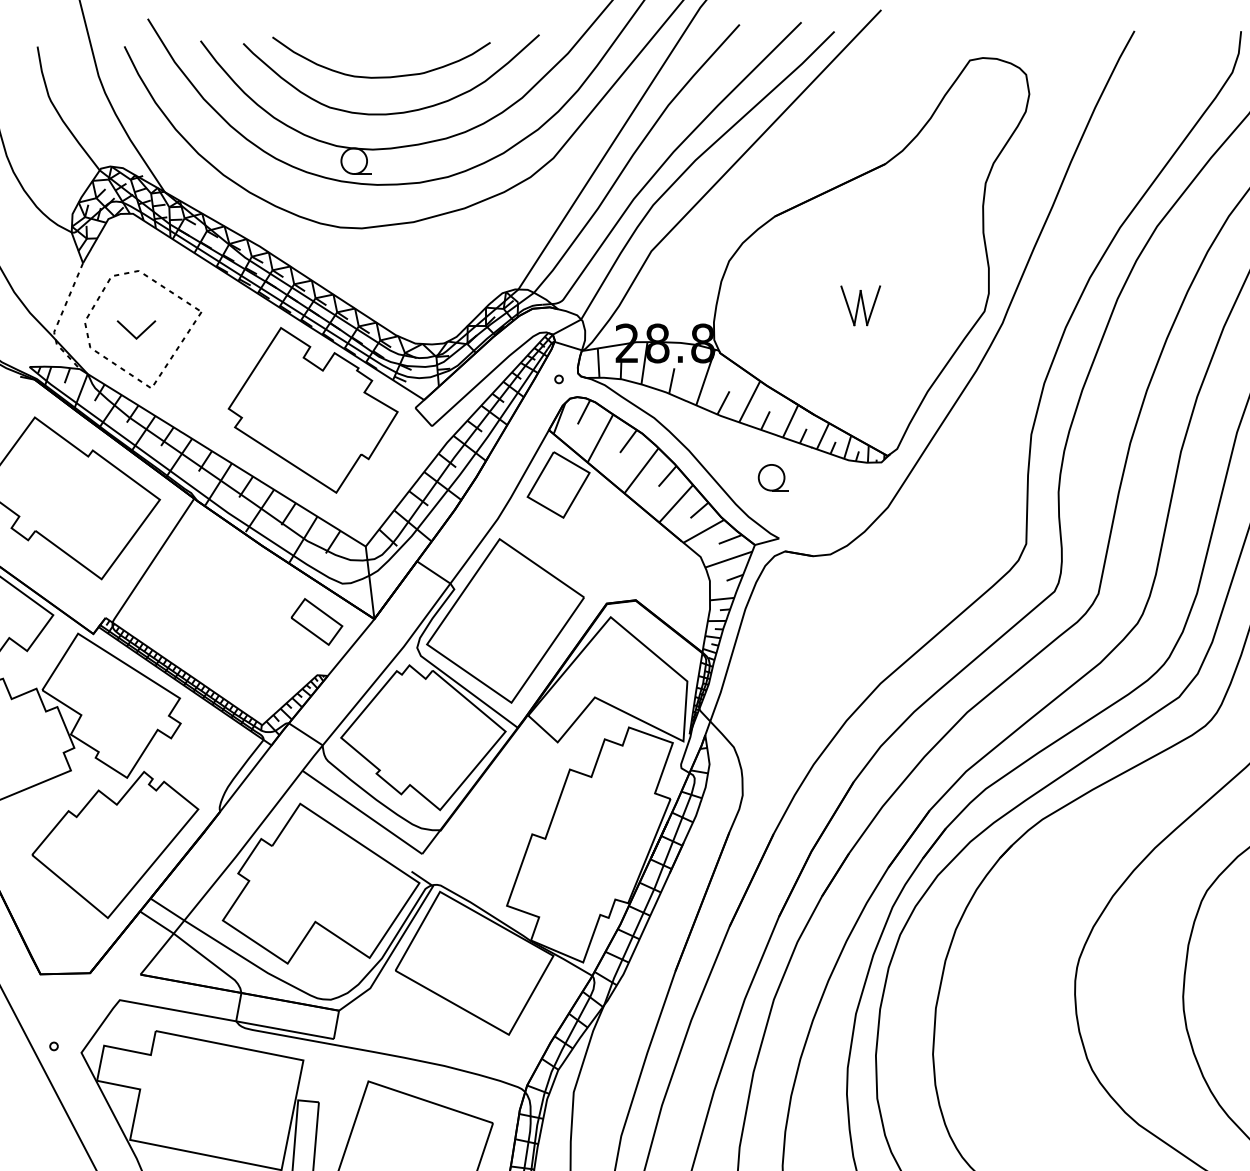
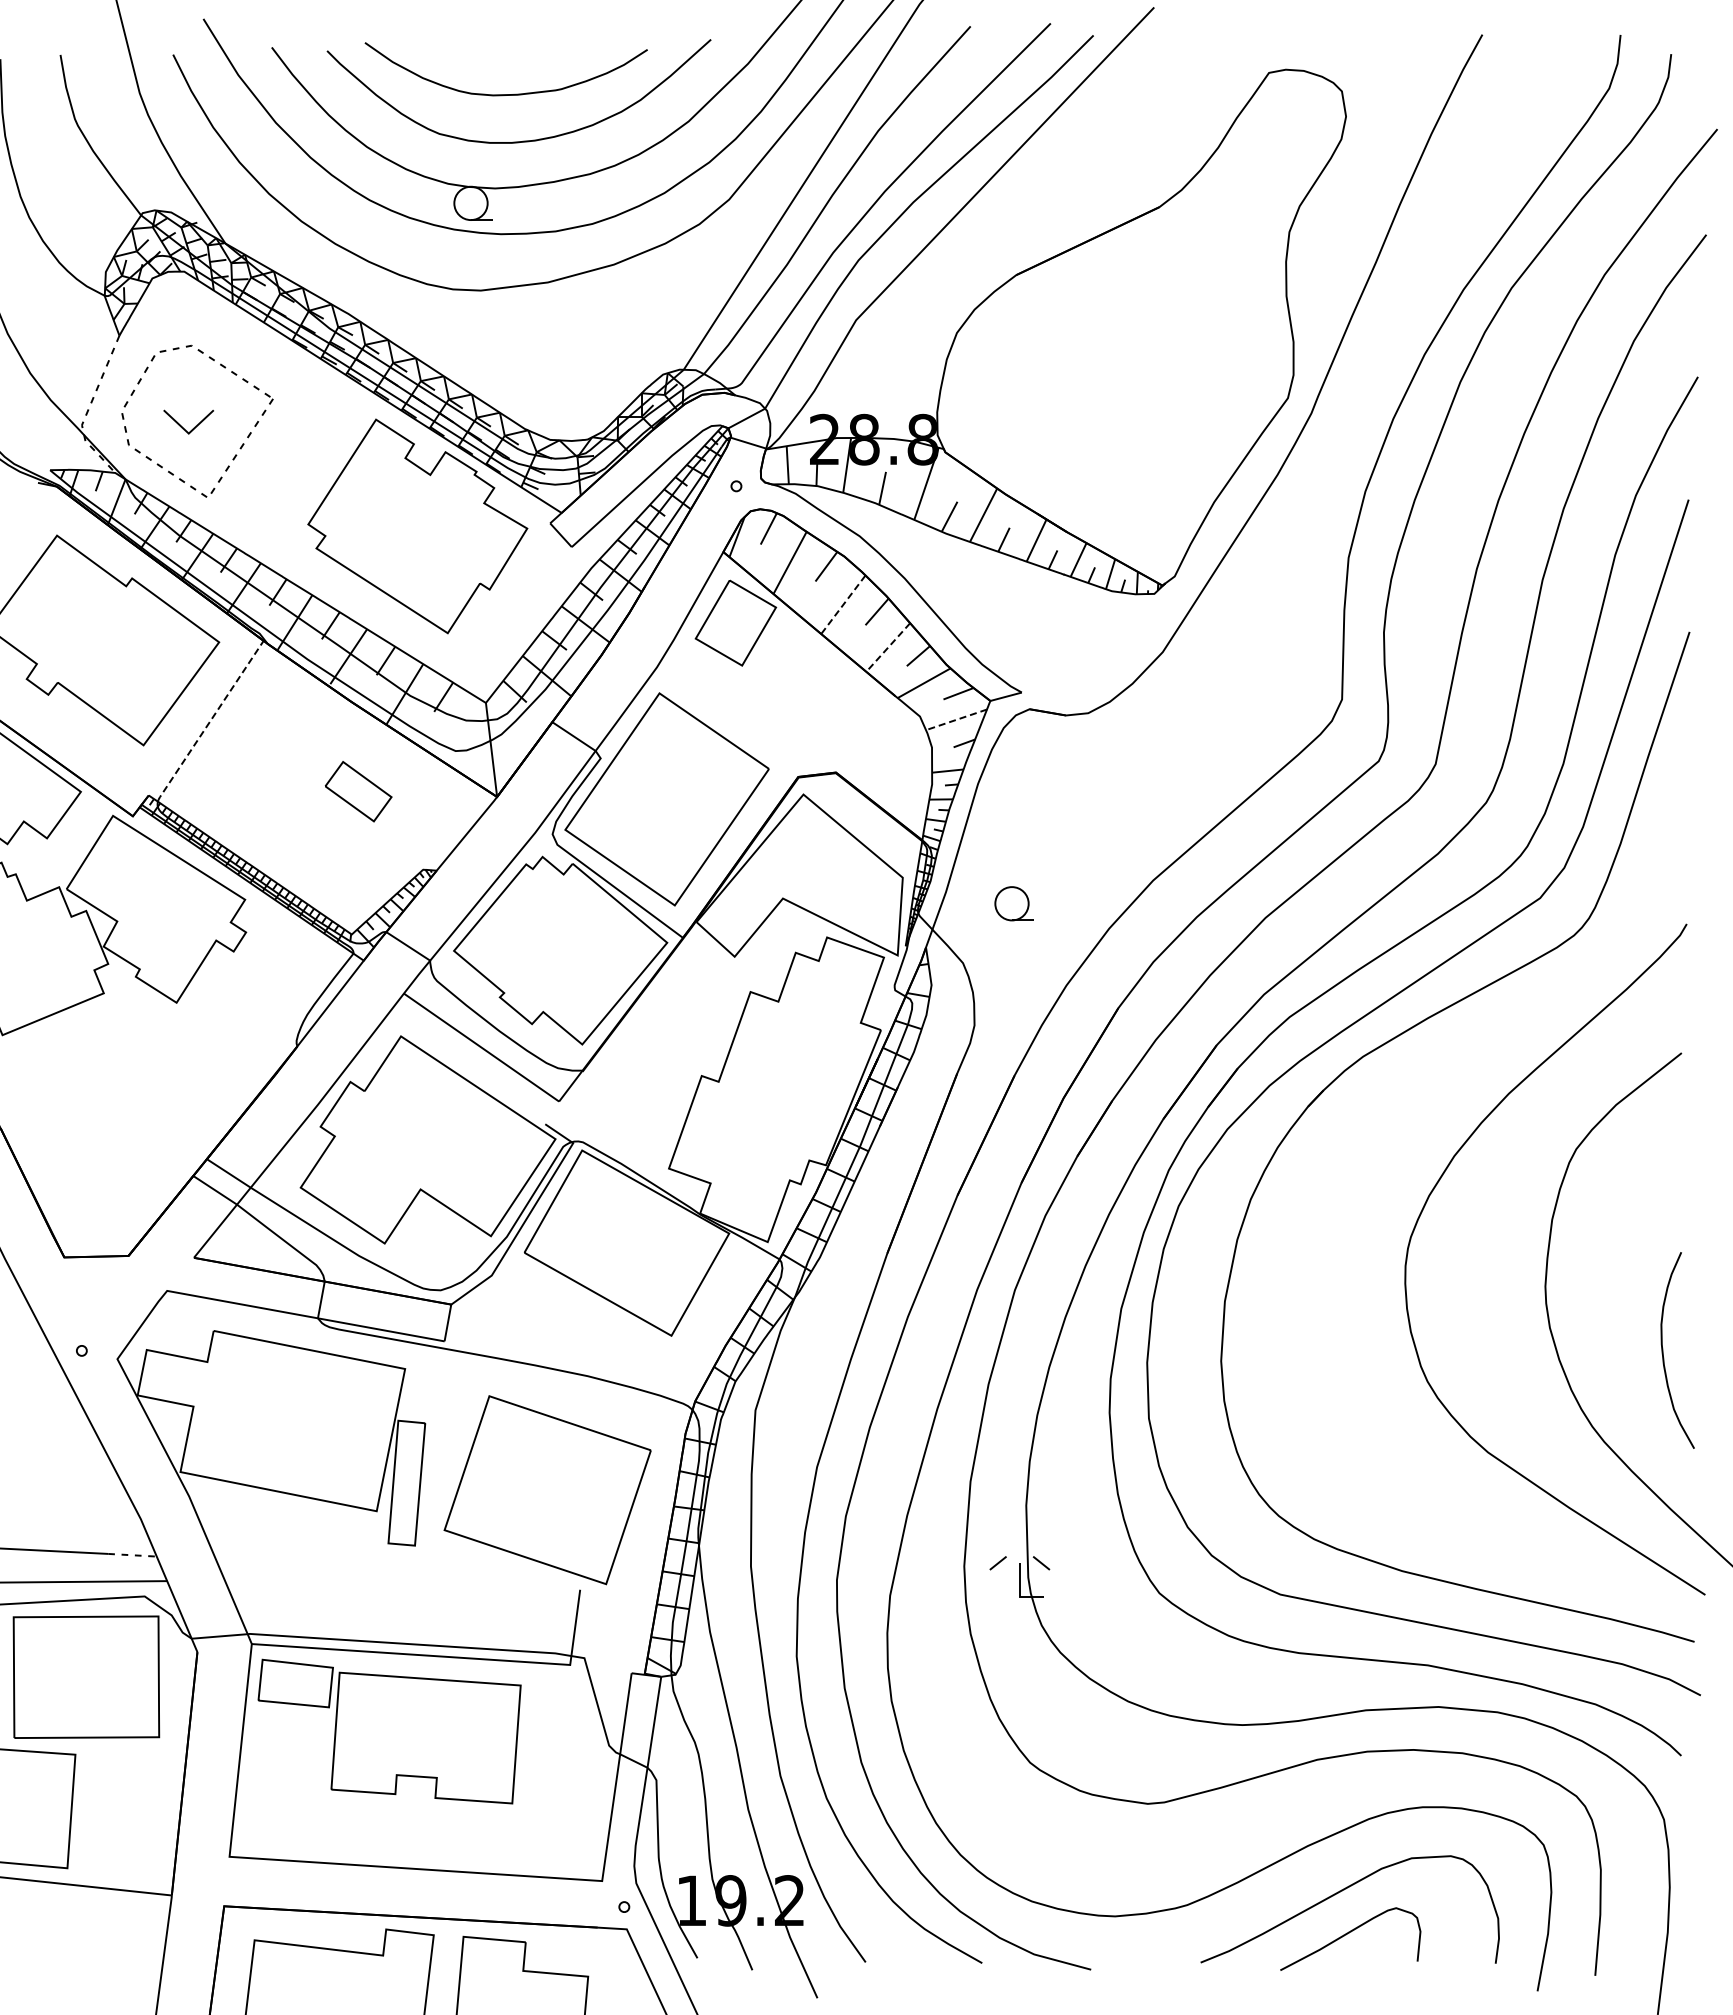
part: (860, 305) -> (1127, 390), removed
line: (641, 470) -> (843, 604), solid -> dashed
part: (772, 477) -> (1013, 903), moved
line: (676, 503) -> (888, 647), solid -> dashed
line: (728, 559) -> (956, 719), solid -> dashed
line: (152, 561) -> (209, 722), solid -> dashed
part: (316, 621) -> (358, 791), moved
part: (115, 844) -> (161, 1089), removed

